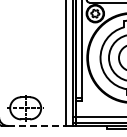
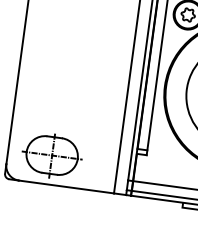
line: (36, 125) -> (66, 186), dashed -> solid

